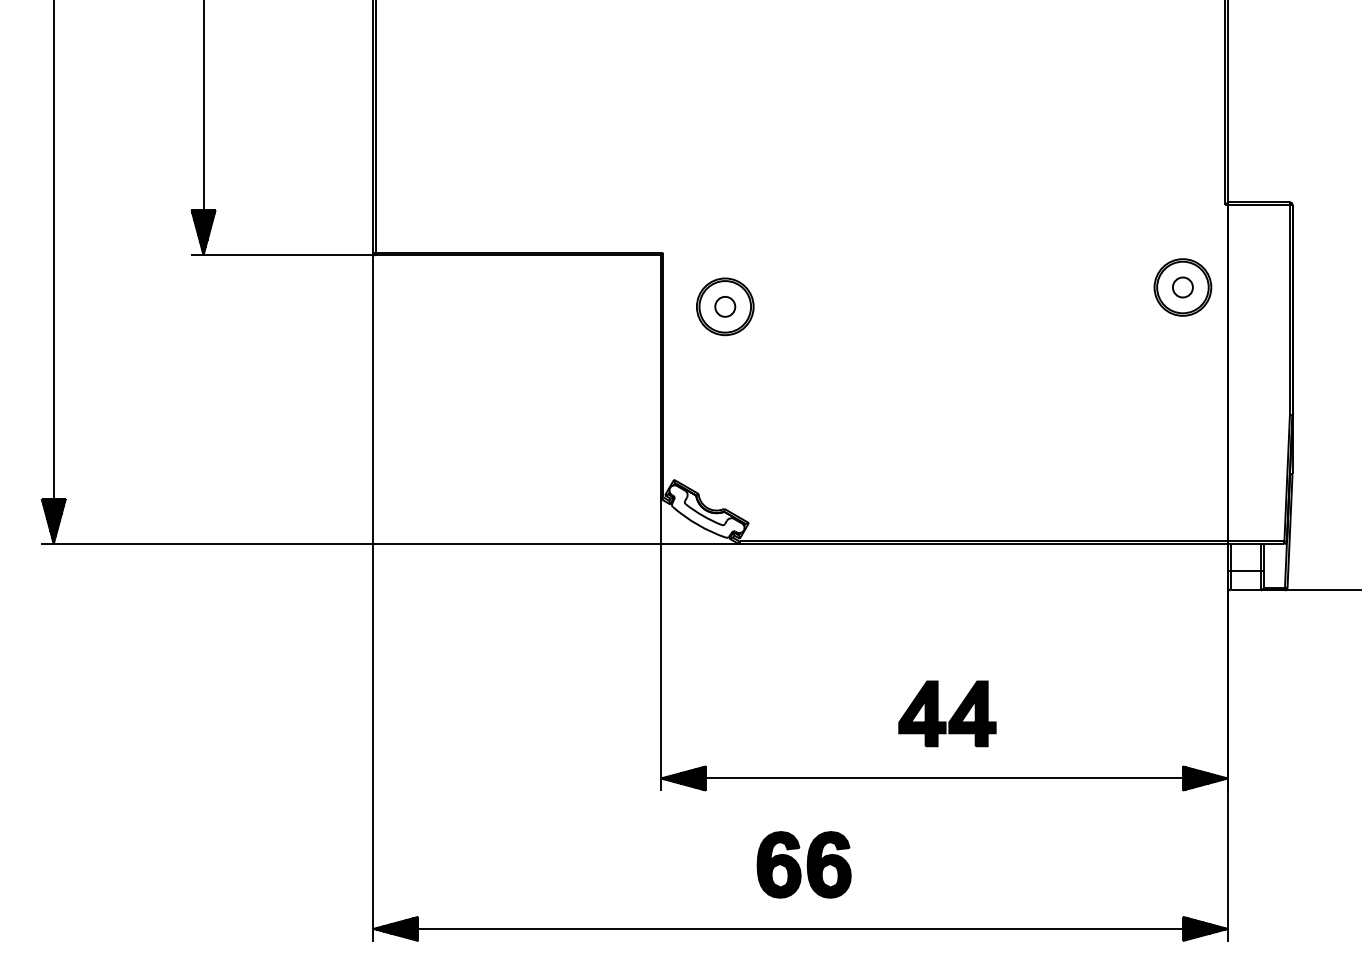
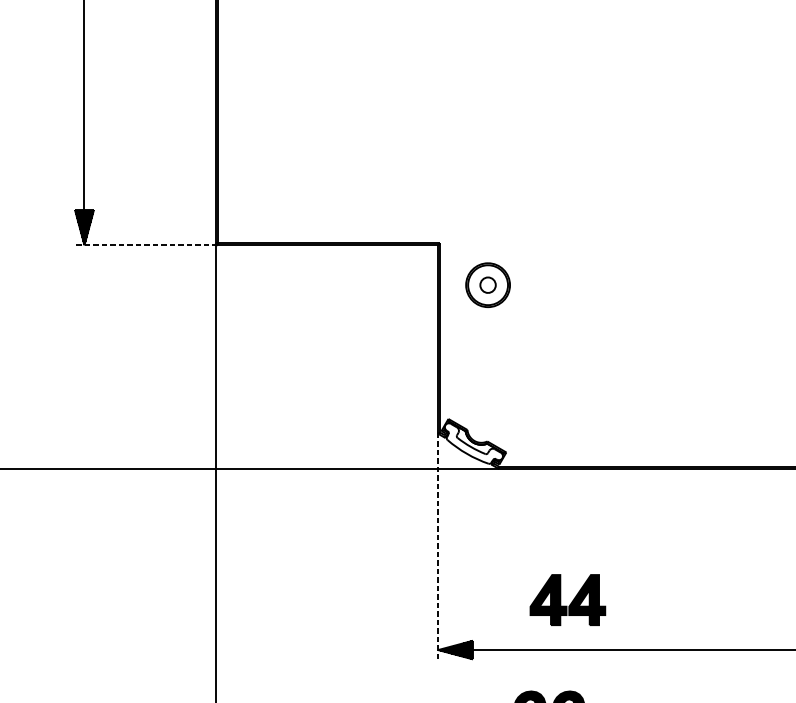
line: (283, 255) -> (146, 245), solid -> dashed
line: (660, 644) -> (437, 546), solid -> dashed
part: (947, 713) -> (567, 599), moved

